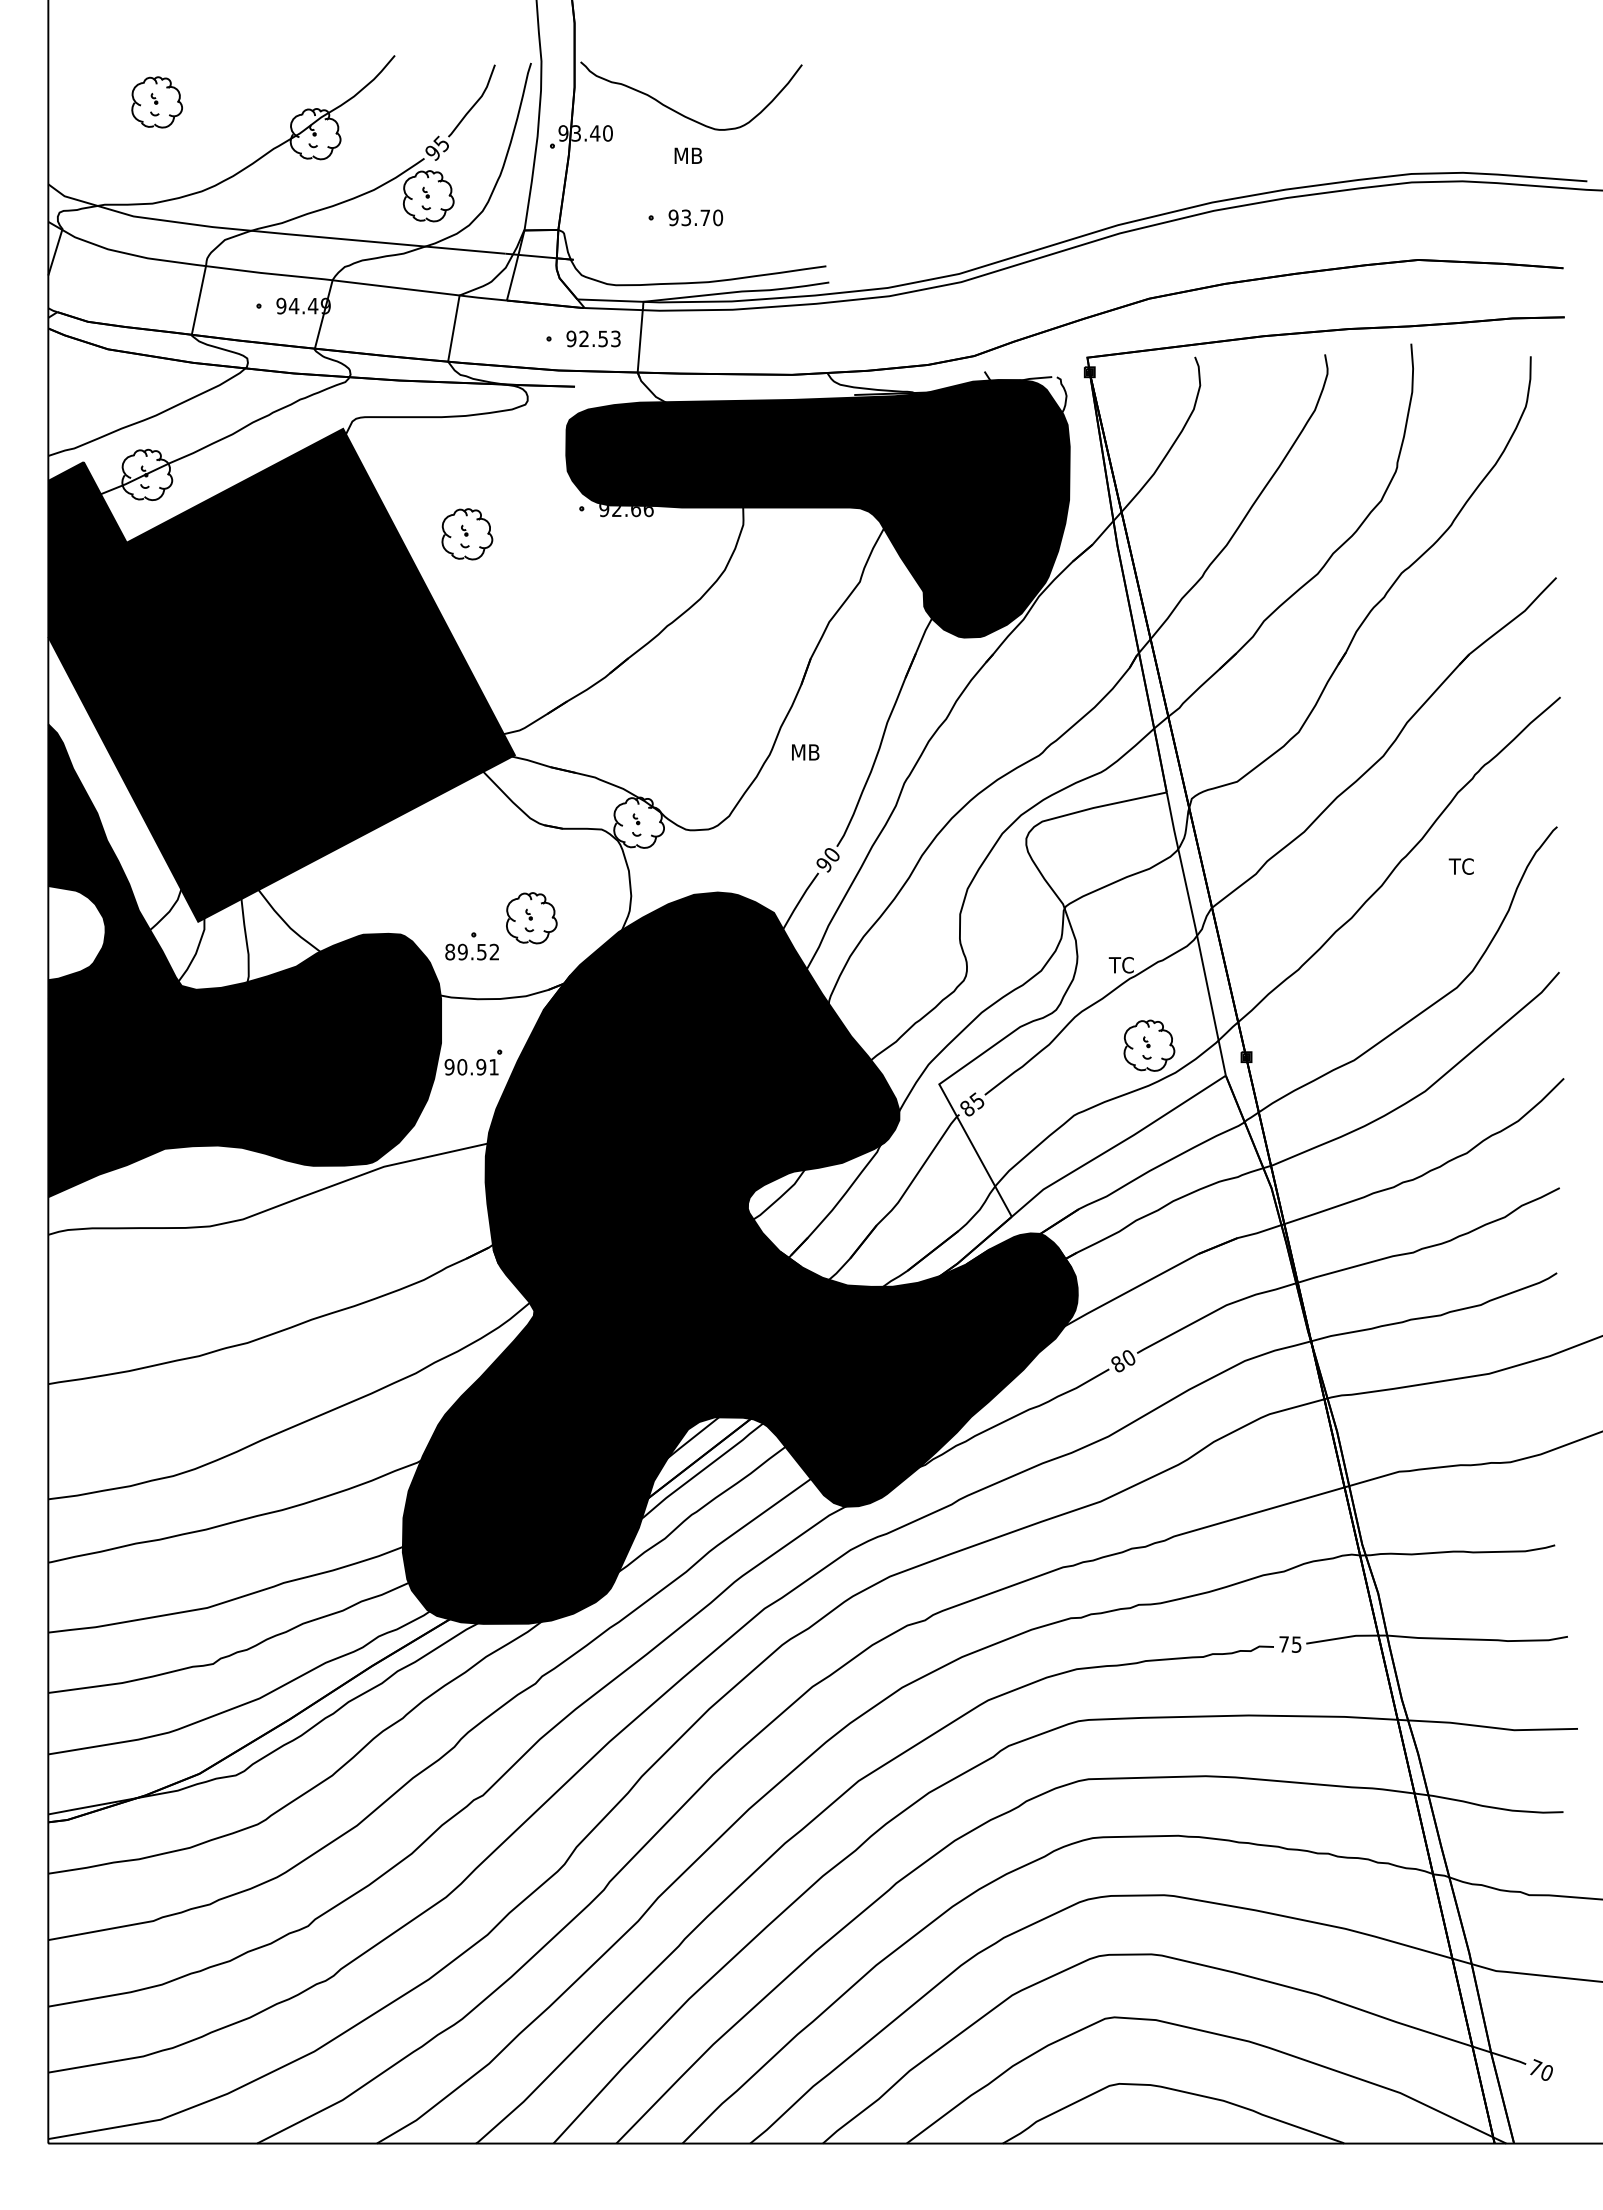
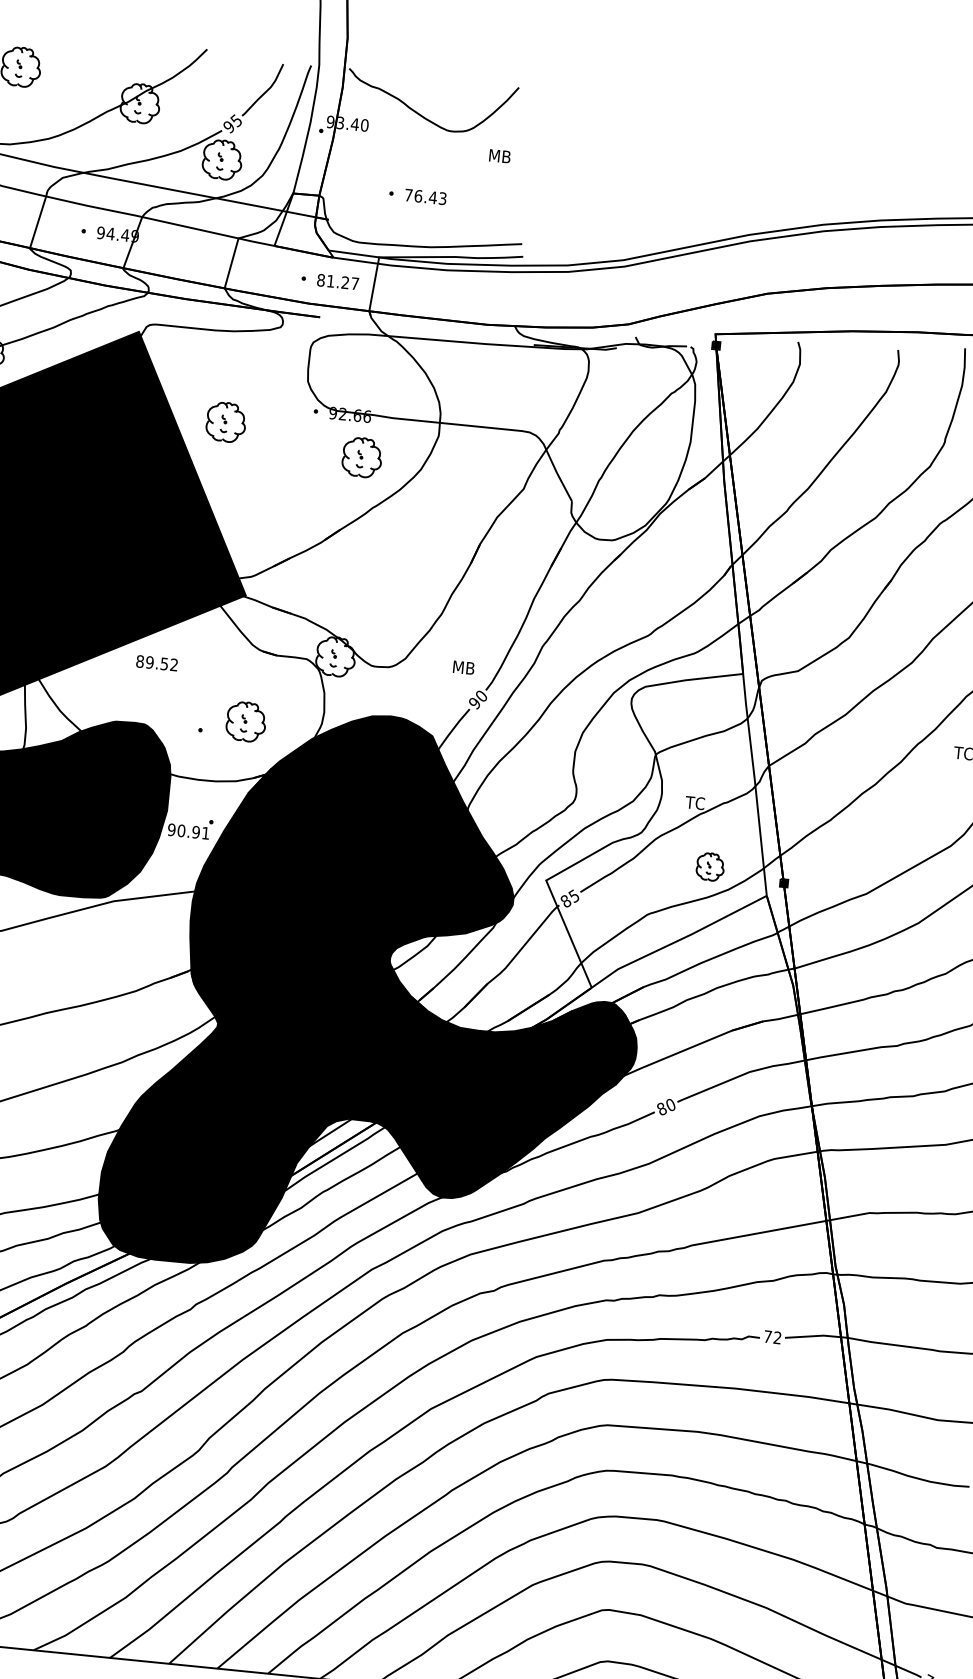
text: (688, 155) -> (500, 156), moved
text: (695, 217) -> (425, 196), 93.70 -> 76.43
text: (593, 338) -> (338, 281), 92.53 -> 81.27
fill: (817, 508) -> (496, 429), removed
part: (647, 562) -> (362, 457), added
text: (805, 752) -> (463, 667), moved
text: (471, 951) -> (156, 662), moved
part: (1149, 1045) -> (710, 866), size x0.7
text: (1296, 1644) -> (777, 1337), 75 -> 72

